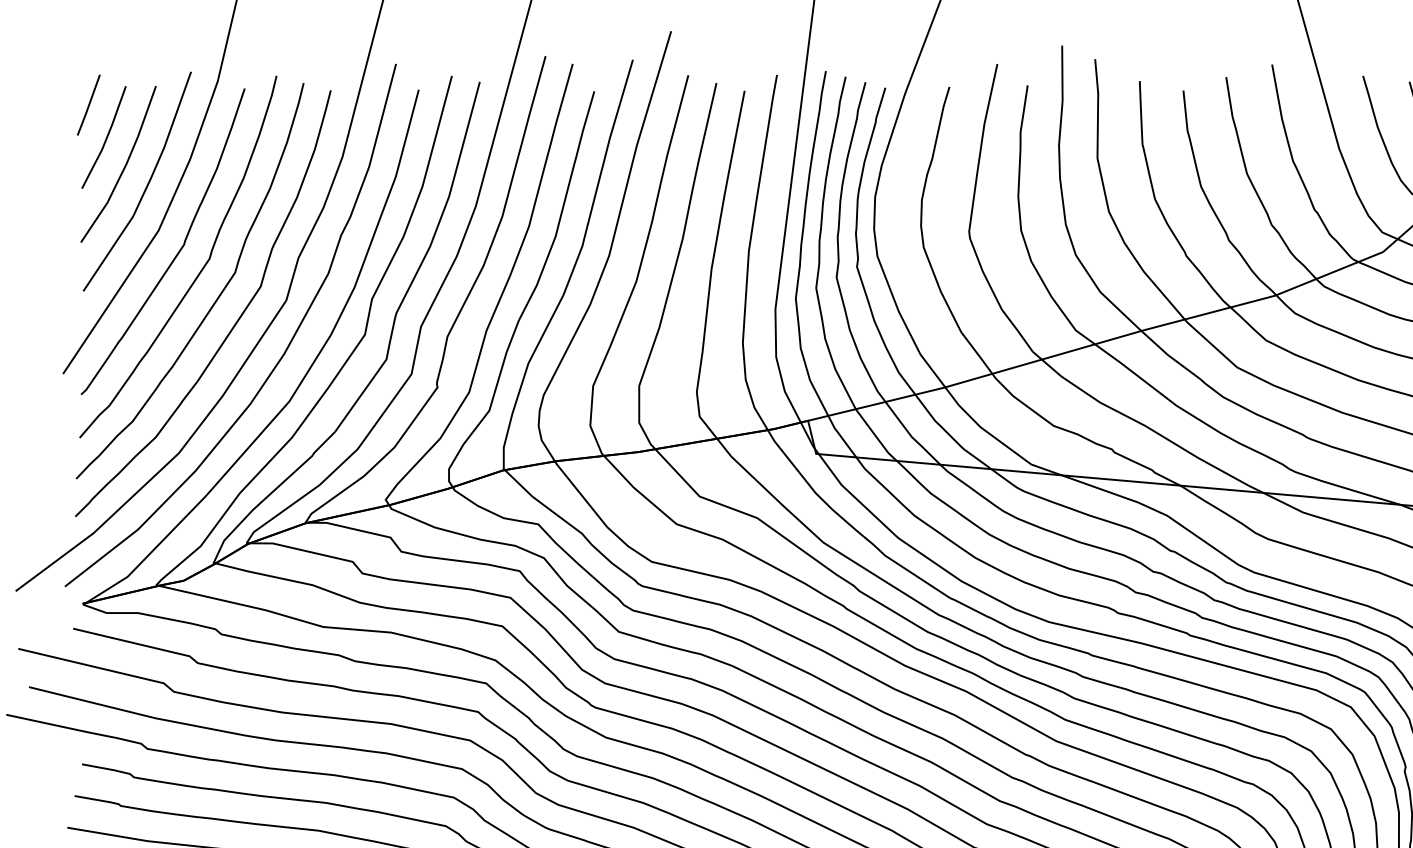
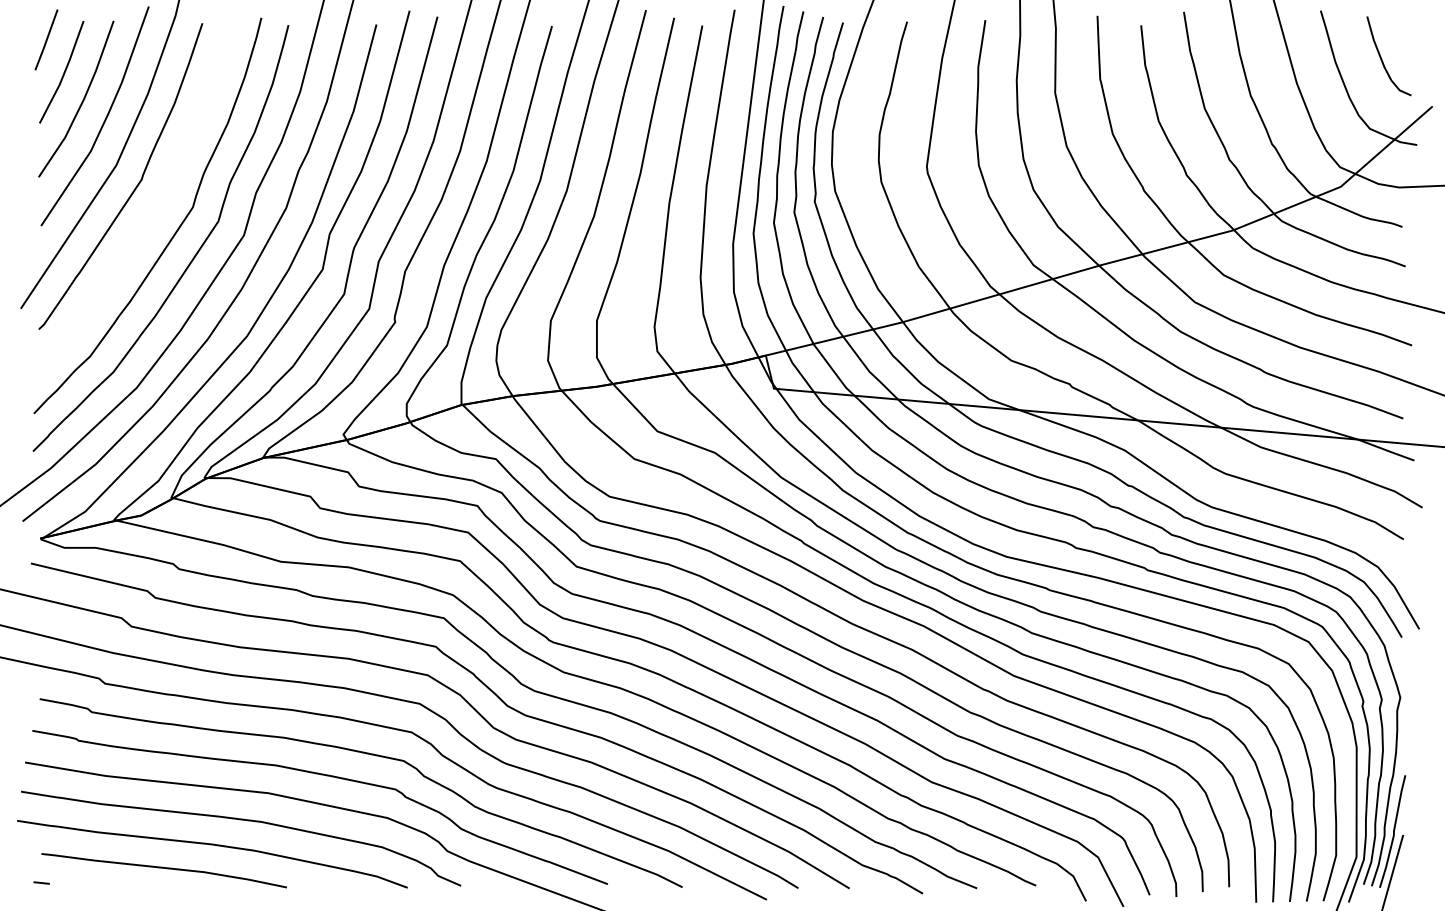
curve: (200, 269) -> (158, 204), removed

